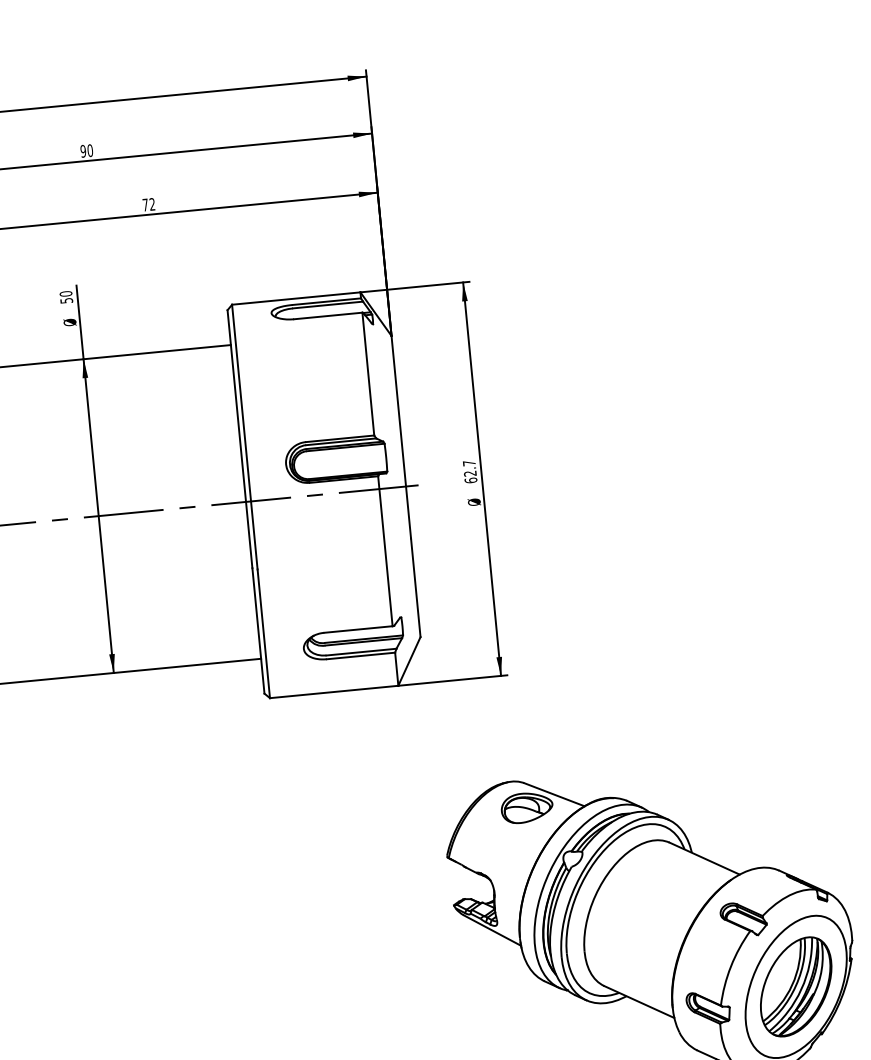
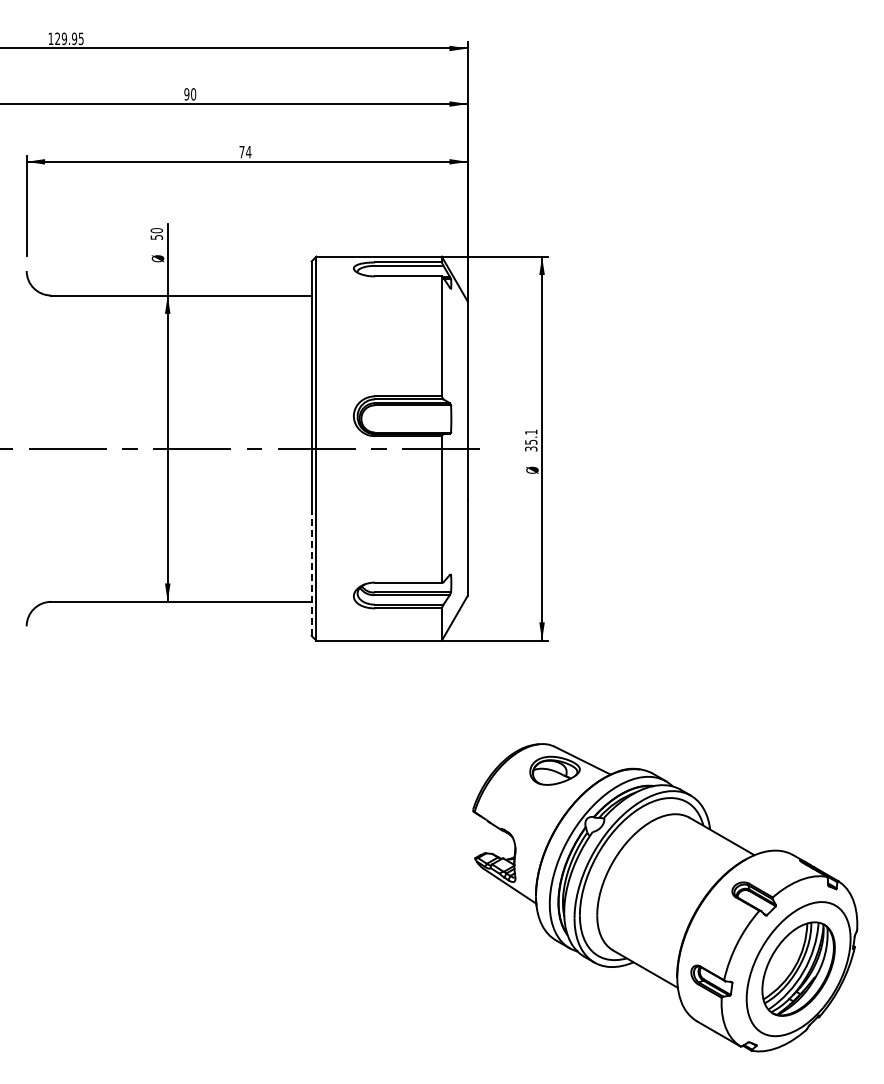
text: (152, 203) -> (248, 151), 72 -> 74
text: (470, 471) -> (531, 440), 62.7 -> 35.1
line: (258, 630) -> (311, 574), solid -> dashed

